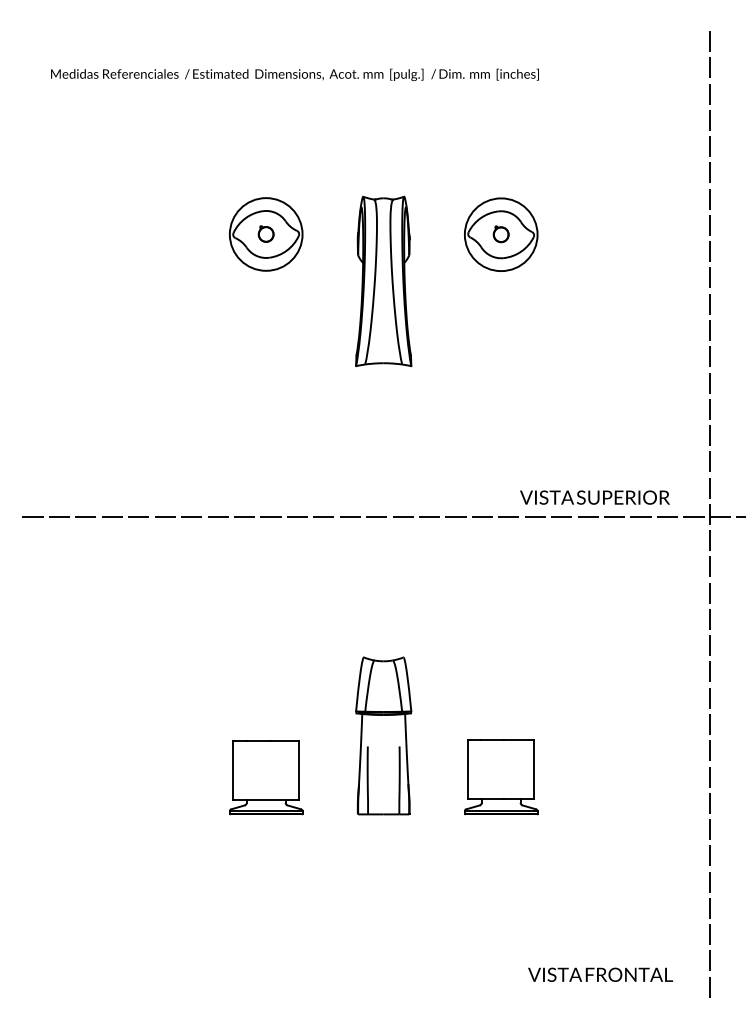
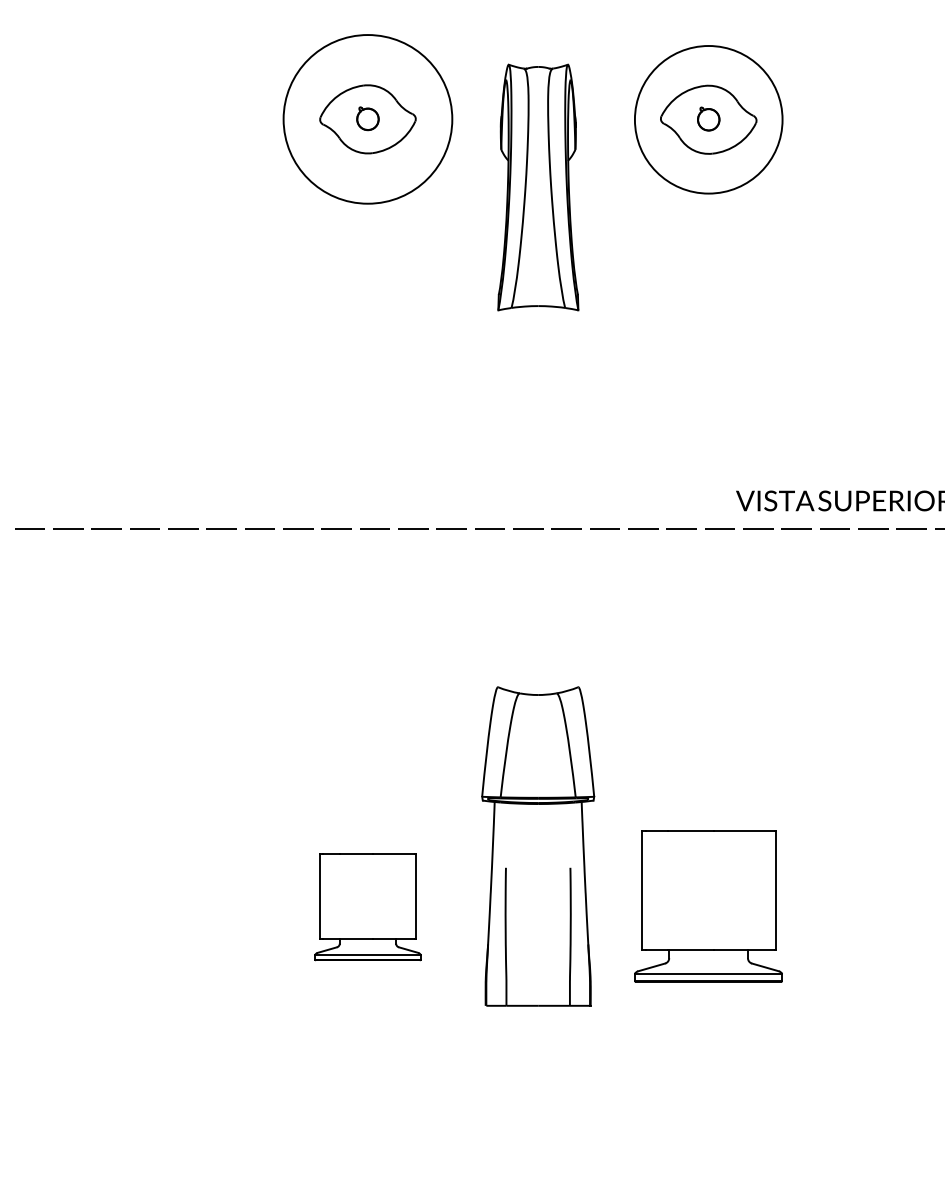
circle: (265, 234) -> (366, 119), size x1.6
circle: (500, 234) -> (707, 119), size x1.4
part: (383, 735) -> (538, 845), size x1.4
part: (501, 777) -> (709, 906), size x1.4

